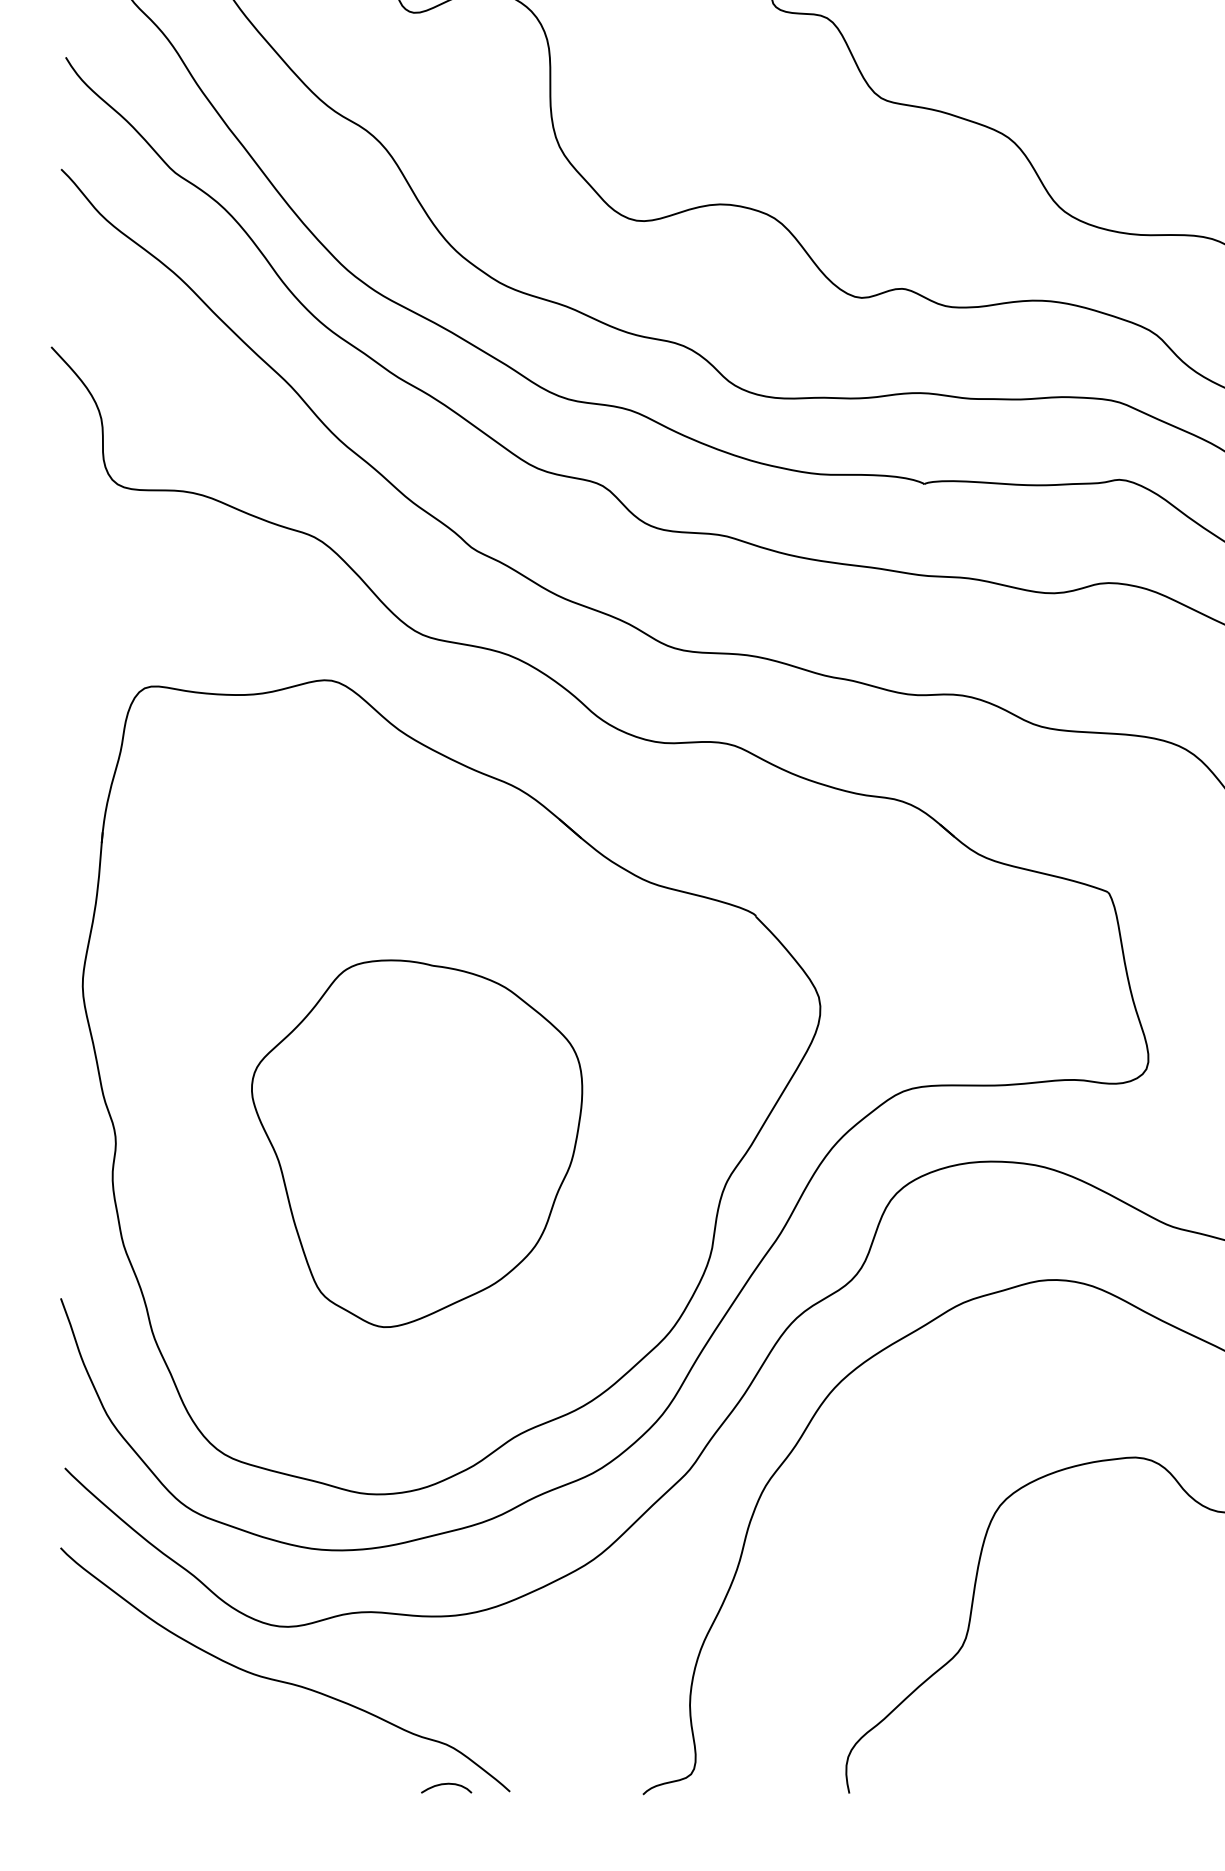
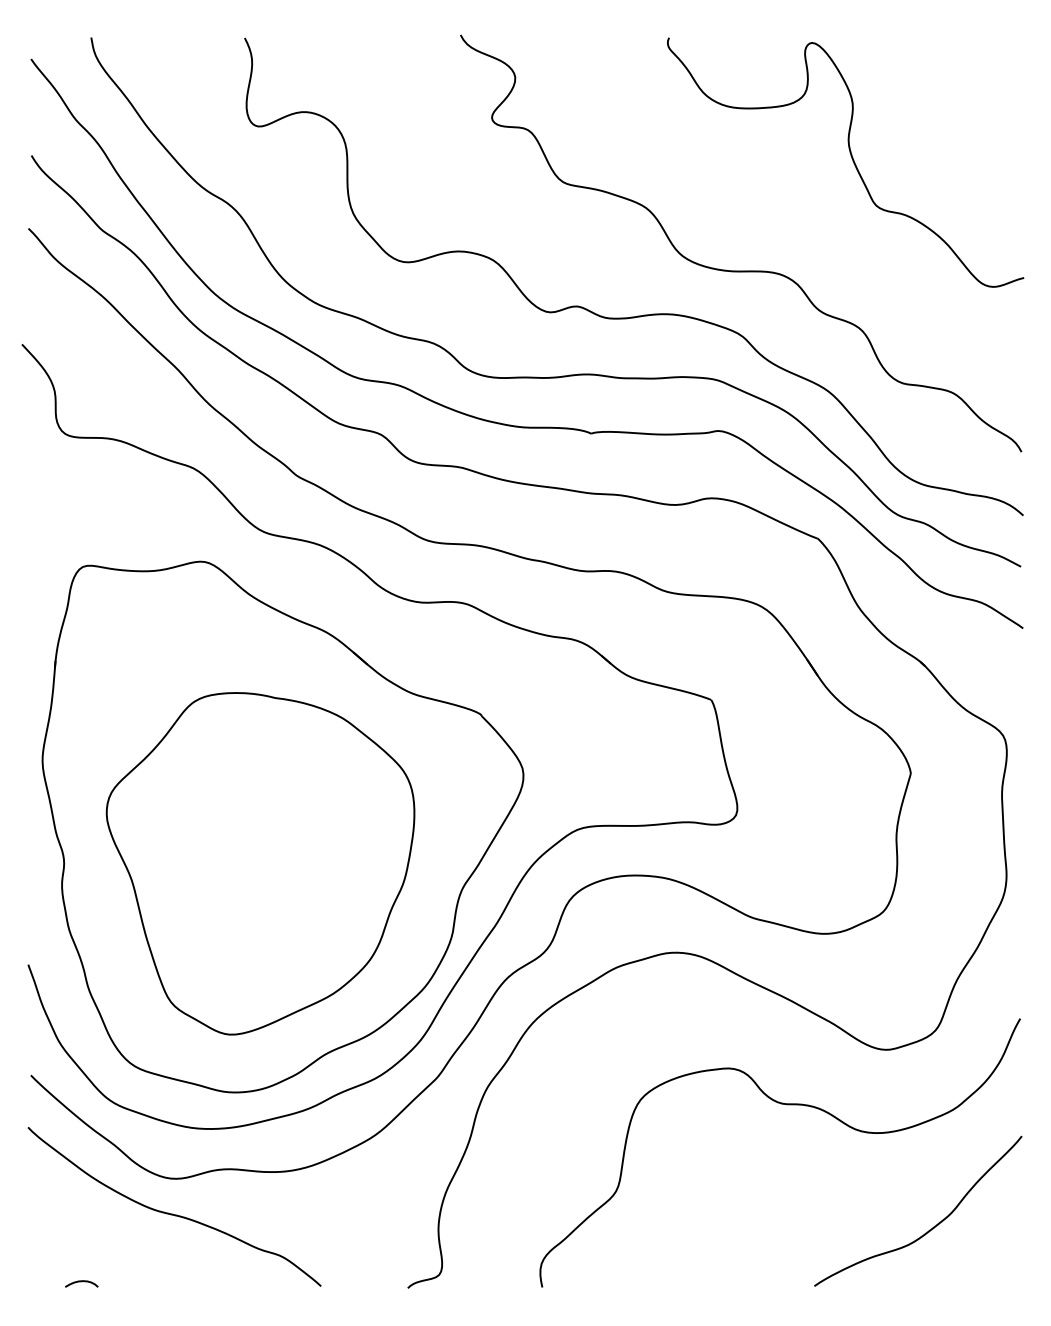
part: (417, 1143) -> (260, 863), size x1.43
curve: (446, 1785) -> (81, 1282), moved

